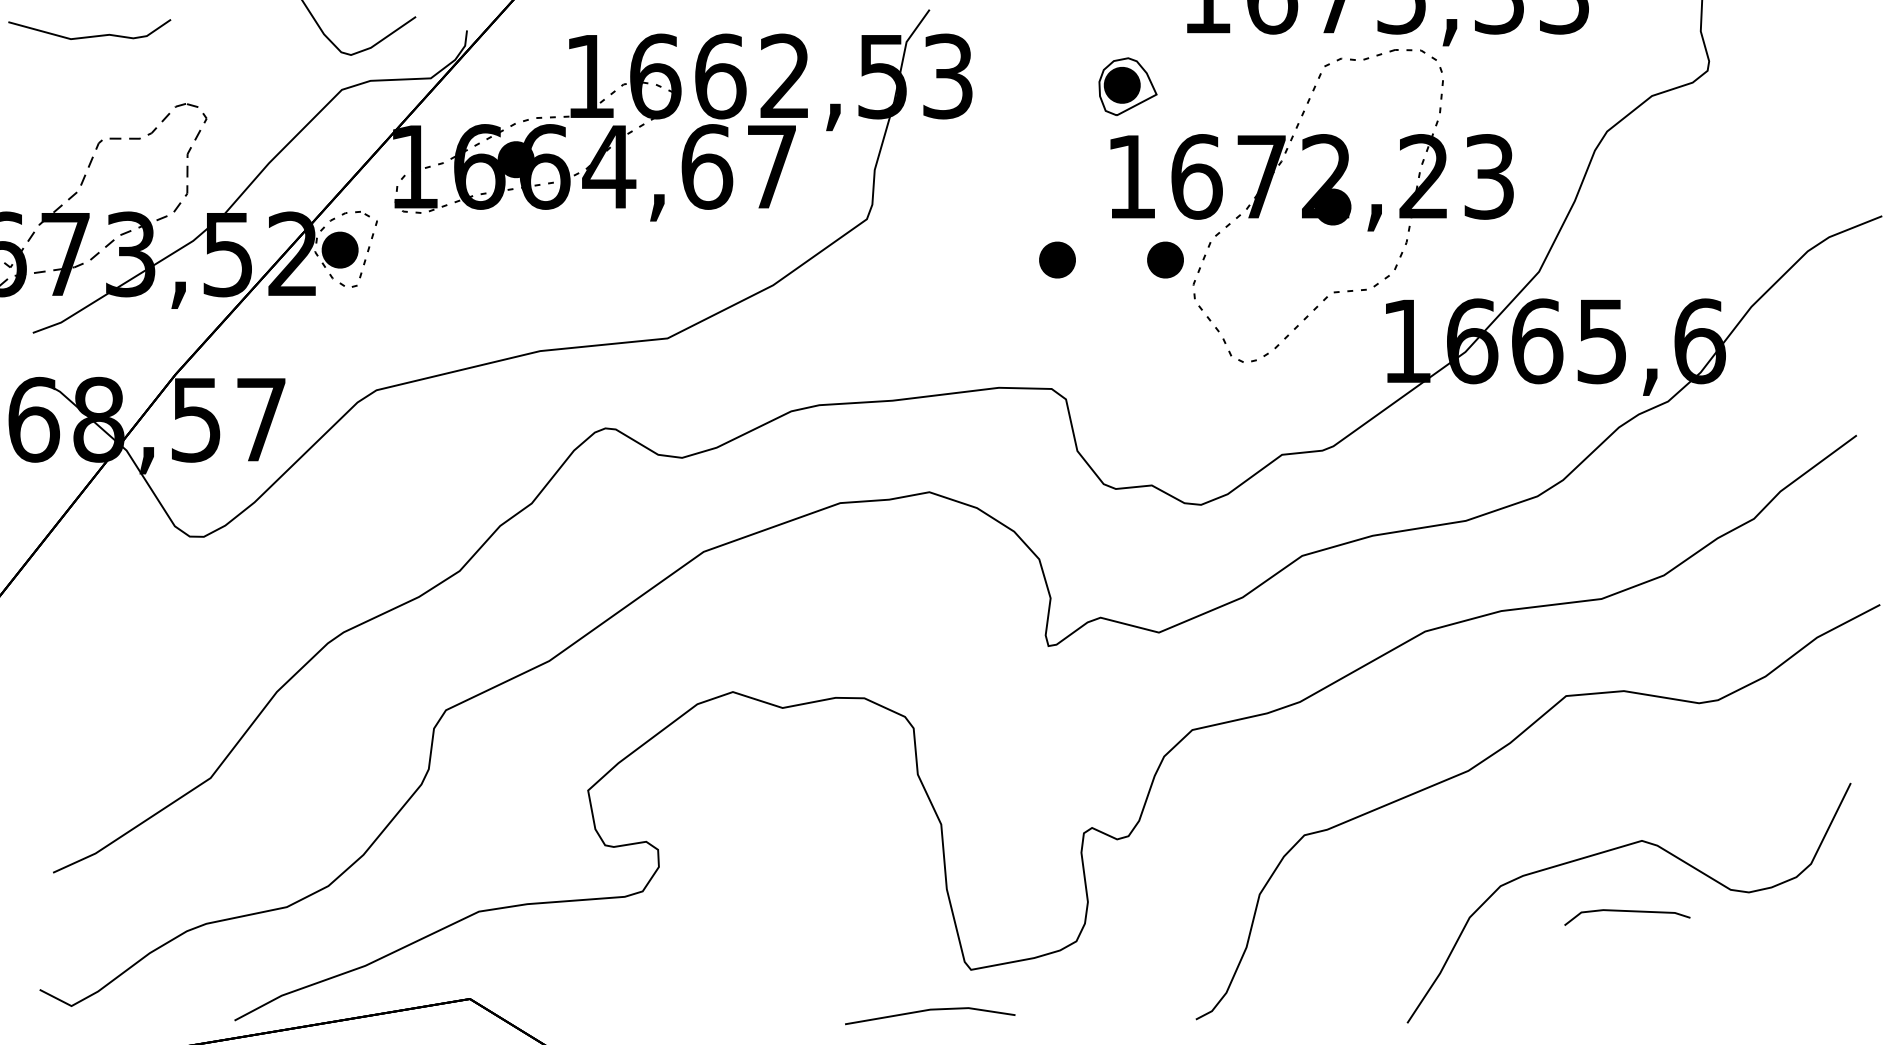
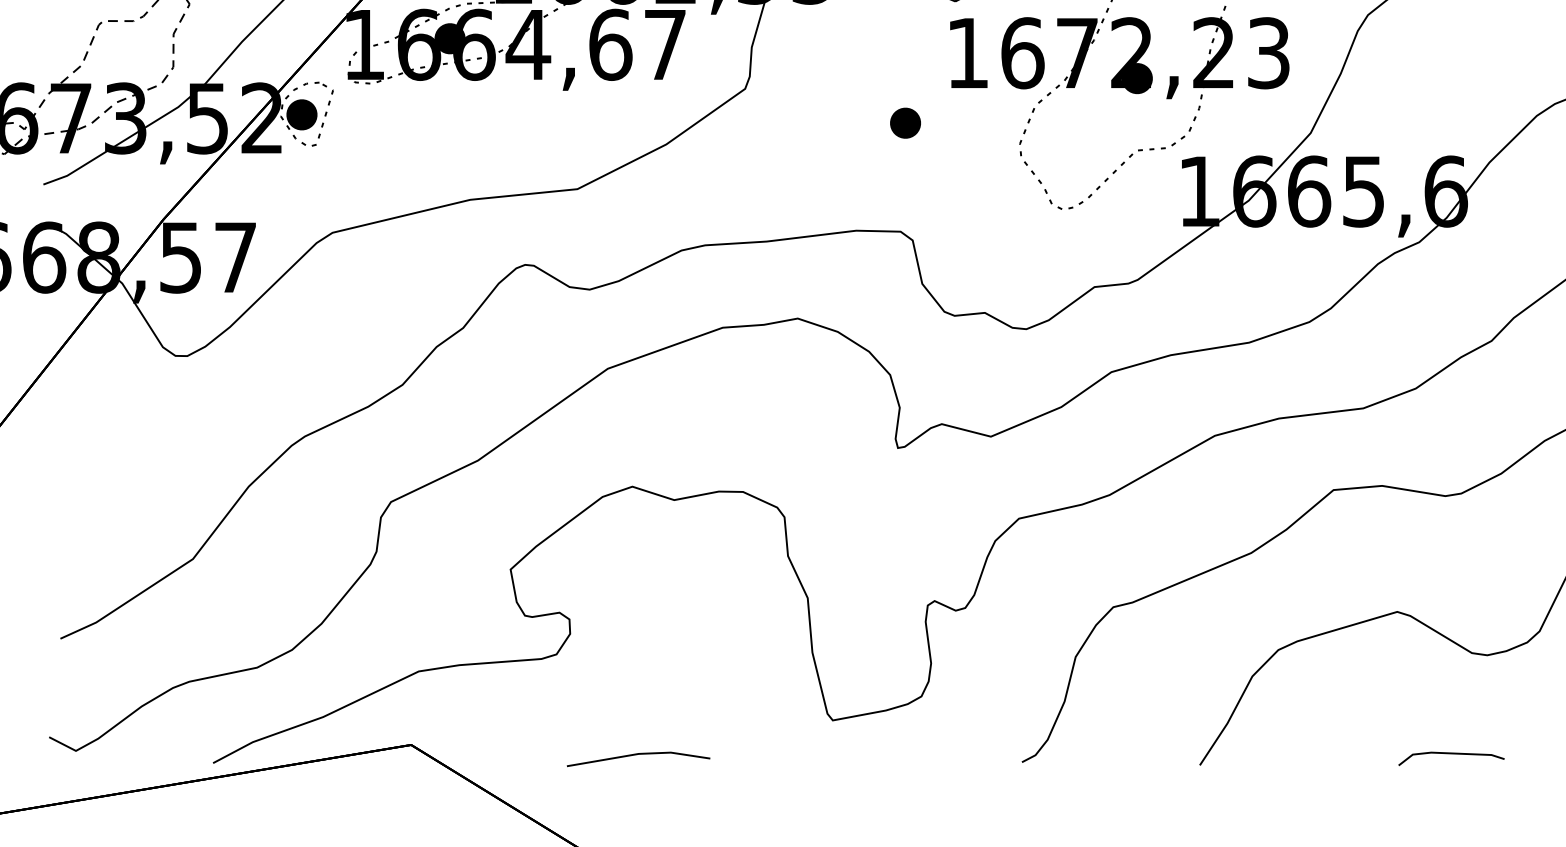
part: (1165, 259) -> (996, 122), removed
line: (1630, 912) -> (1454, 754), moved
line: (930, 1010) -> (638, 754), moved

